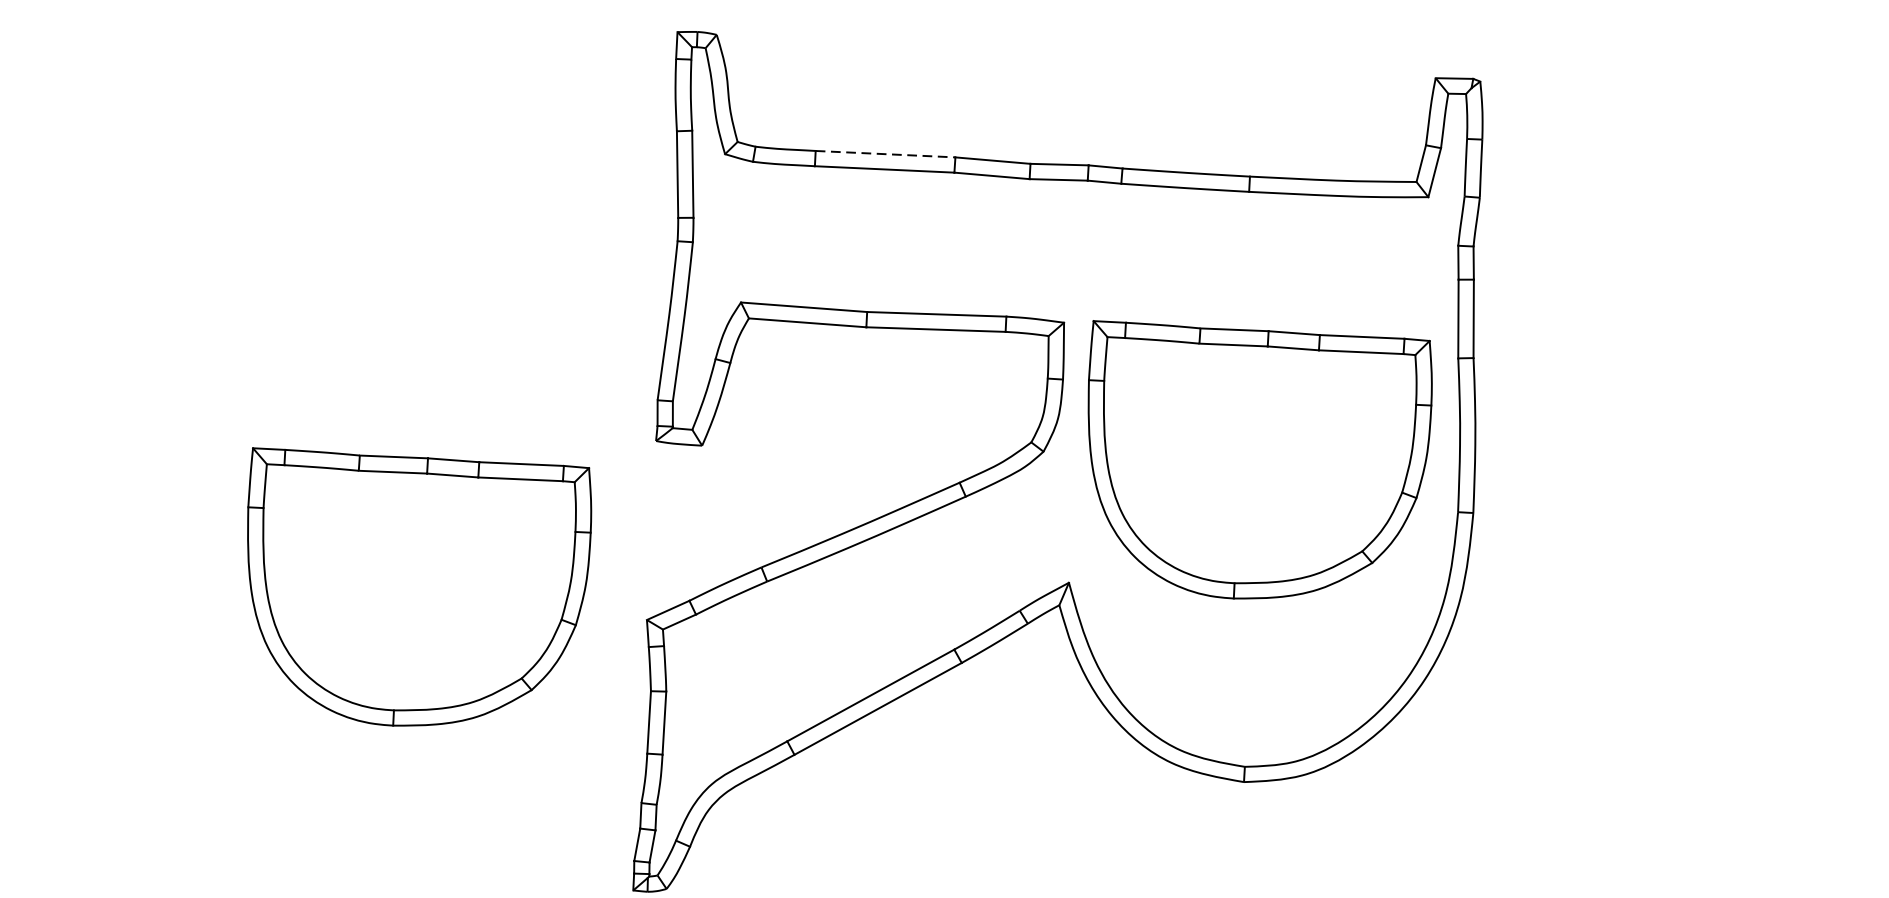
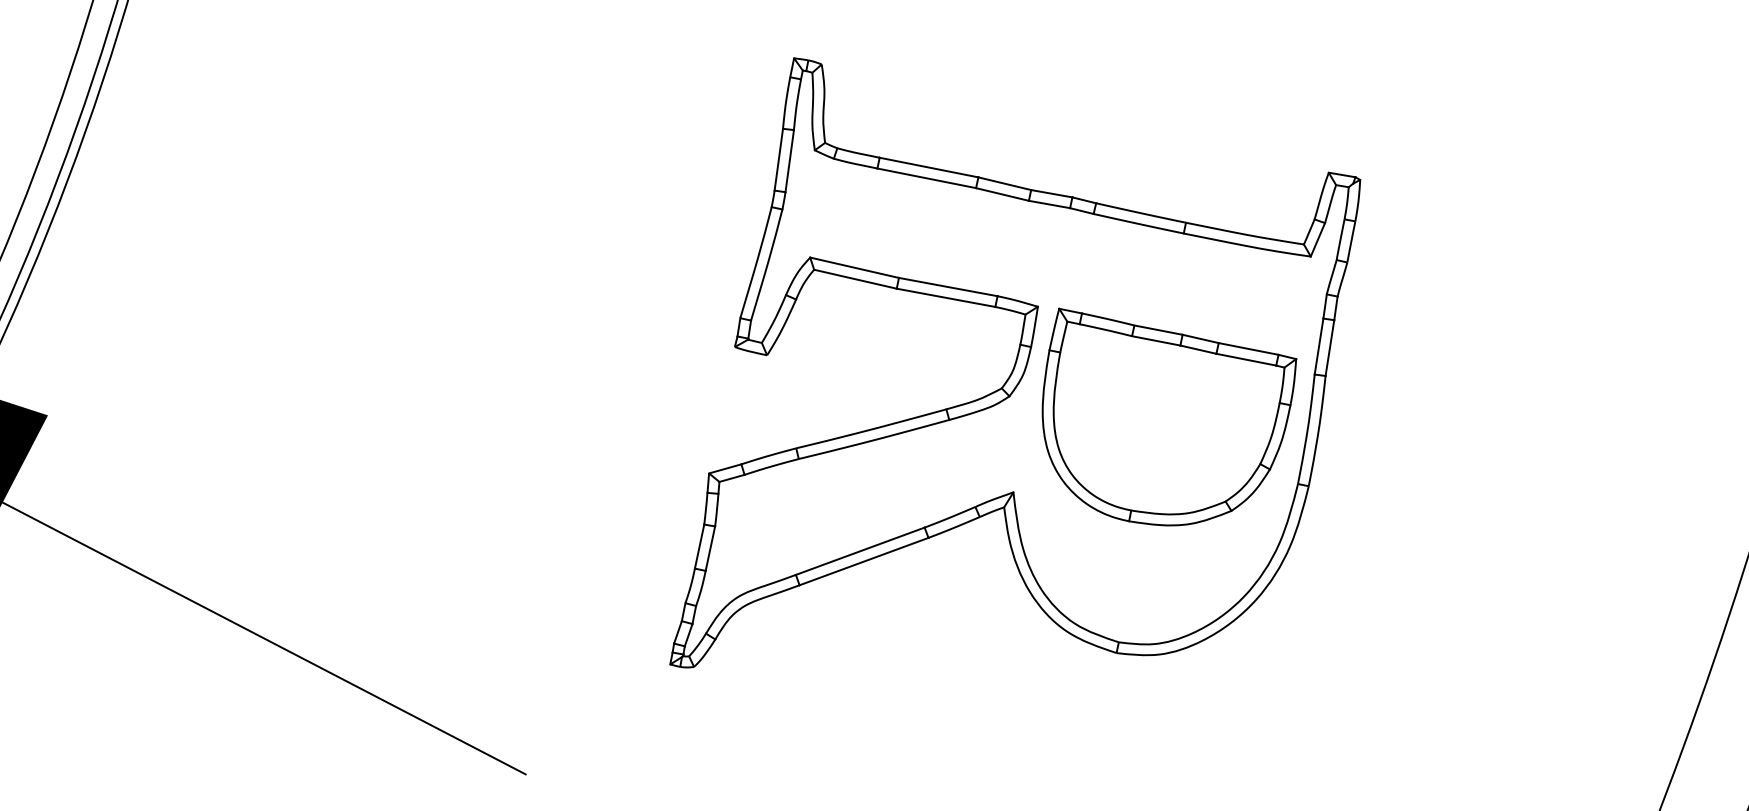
line: (886, 153) -> (929, 167), dashed -> solid
part: (426, 573) -> (557, 416), removed

